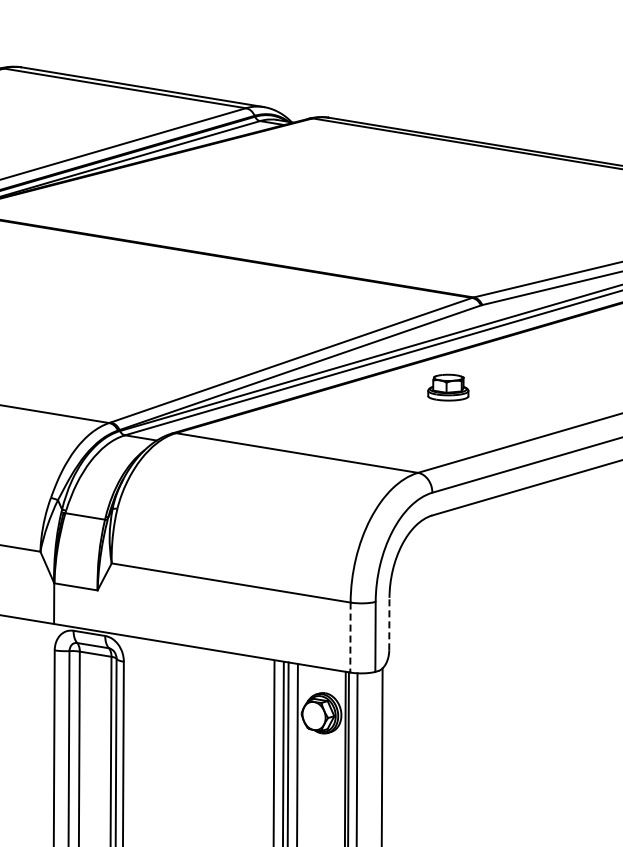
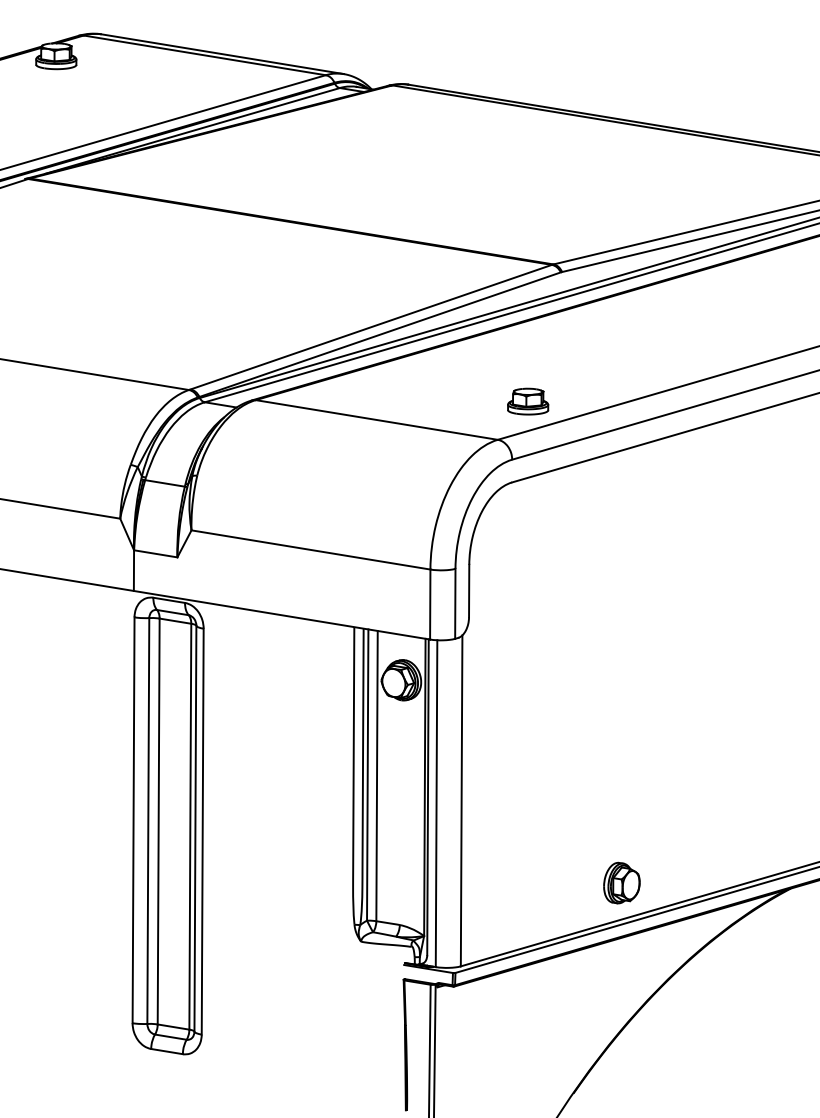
part: (448, 387) -> (528, 401), moved
line: (389, 623) -> (469, 590), dashed -> solid
line: (350, 638) -> (430, 605), dashed -> solid

